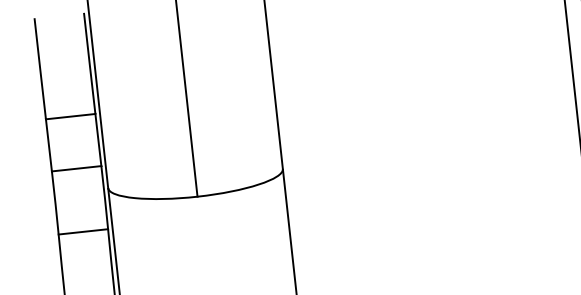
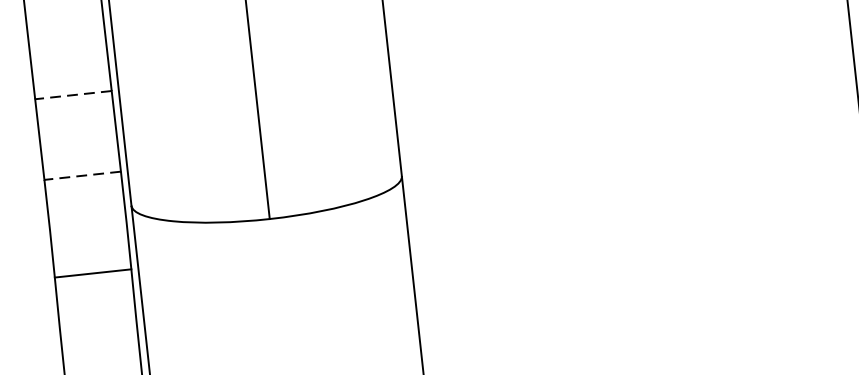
line: (70, 116) -> (73, 94), solid -> dashed
line: (76, 168) -> (82, 175), solid -> dashed

